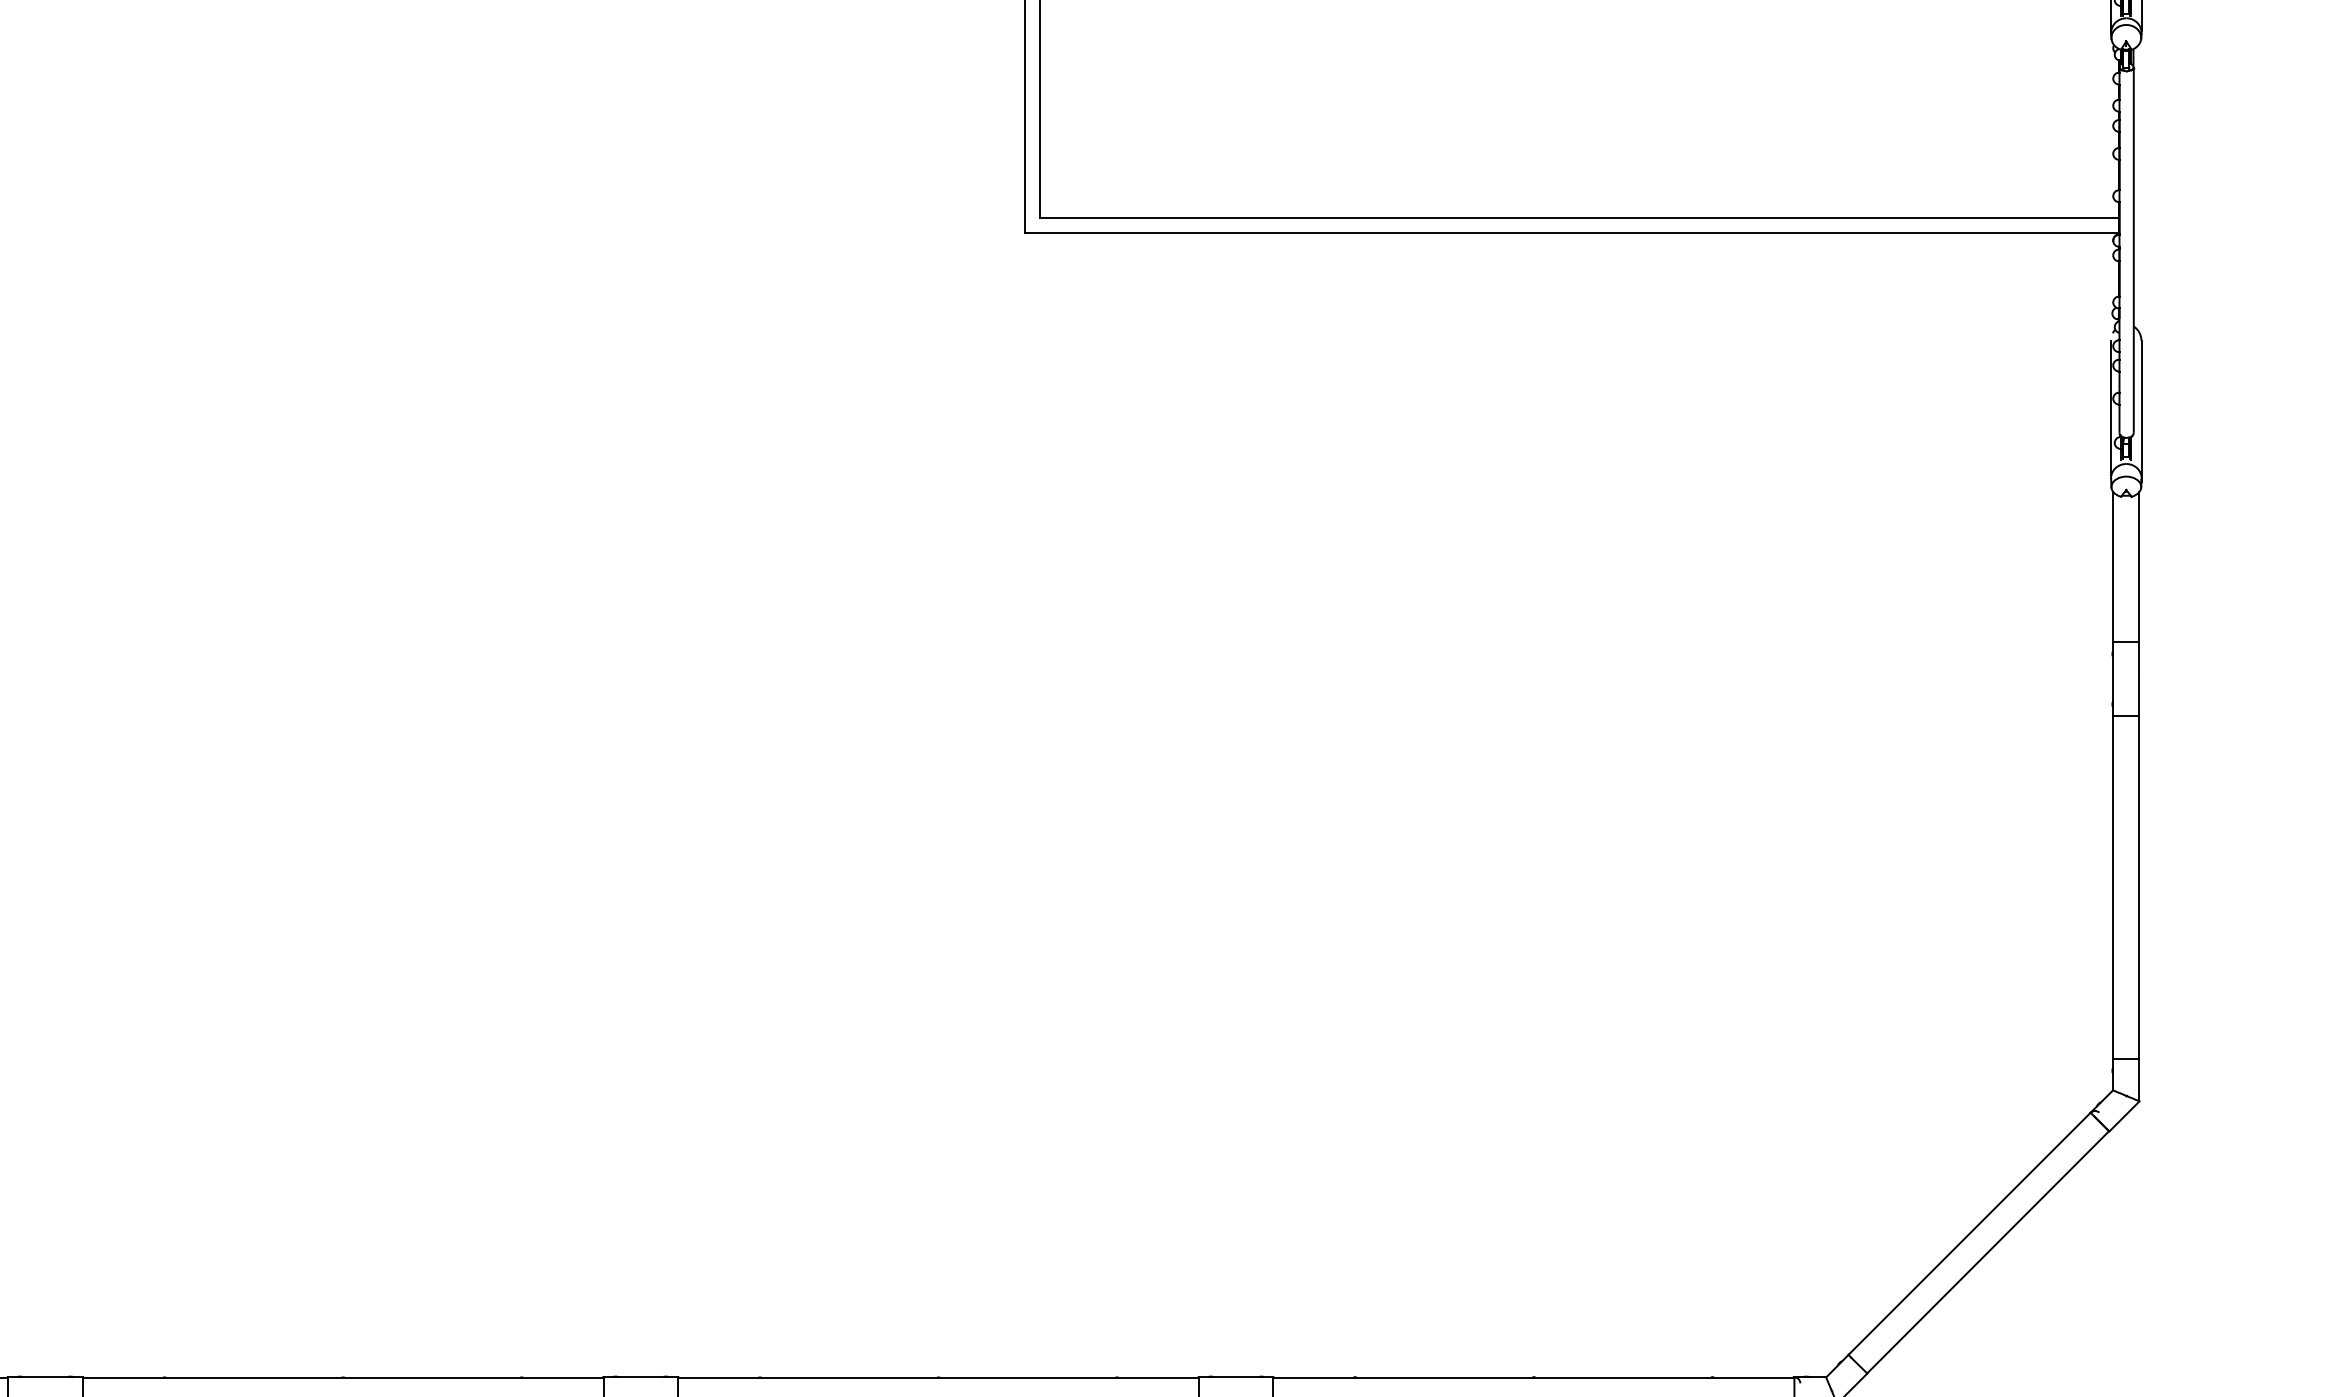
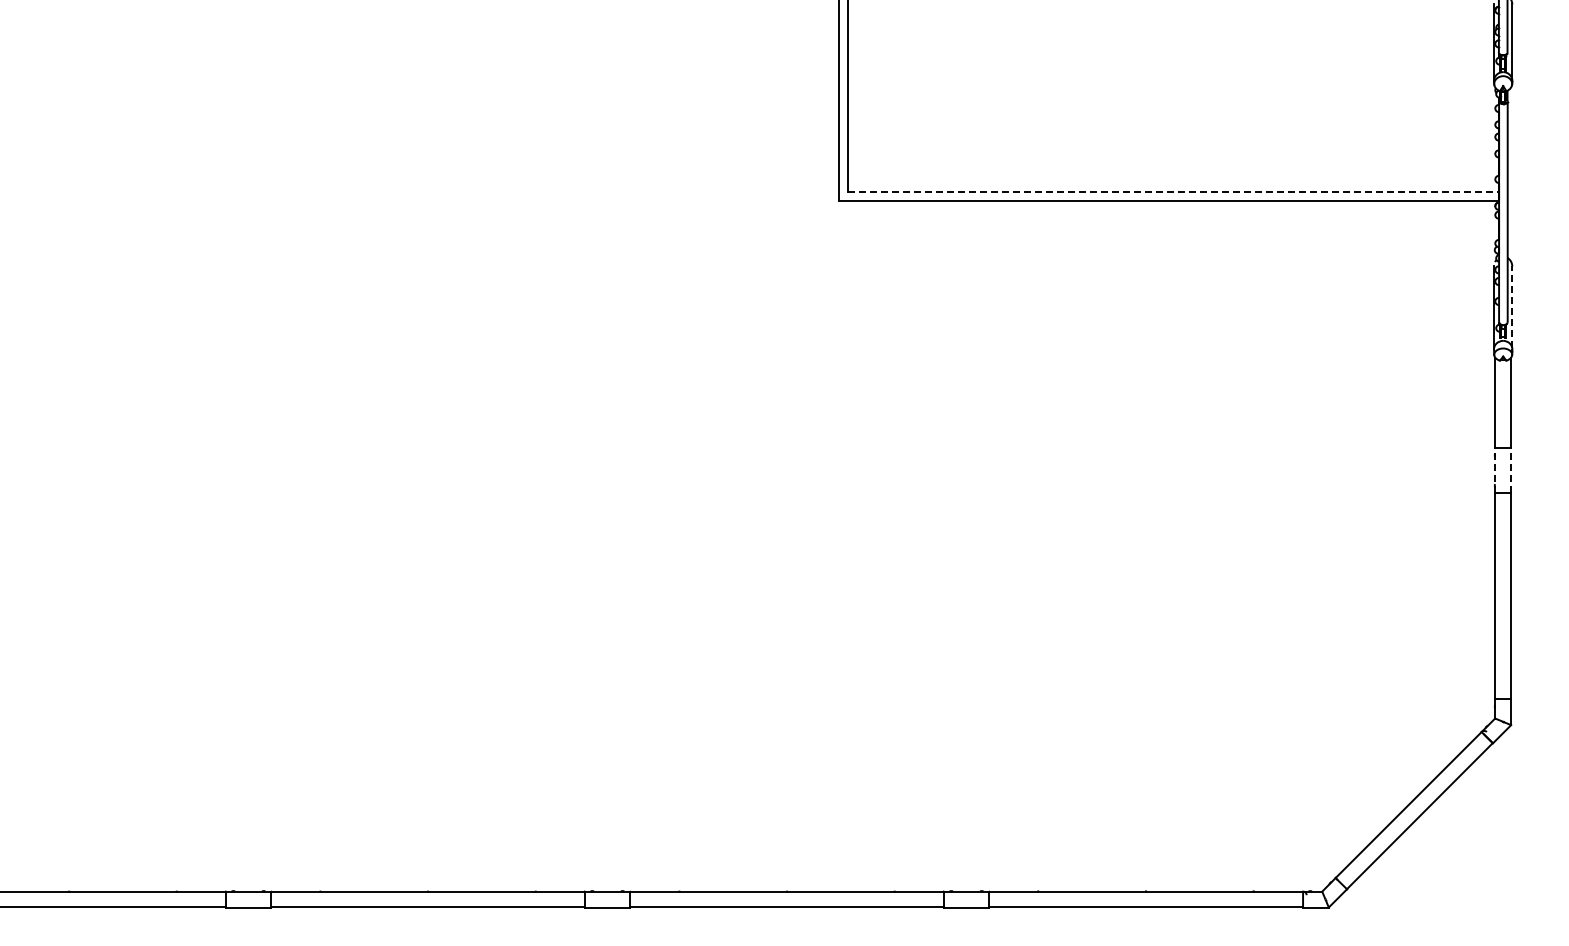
line: (1581, 217) -> (1174, 192), solid -> dashed
line: (2141, 406) -> (1512, 306), solid -> dashed
line: (2113, 678) -> (1495, 470), solid -> dashed
line: (2140, 678) -> (1511, 470), solid -> dashed

